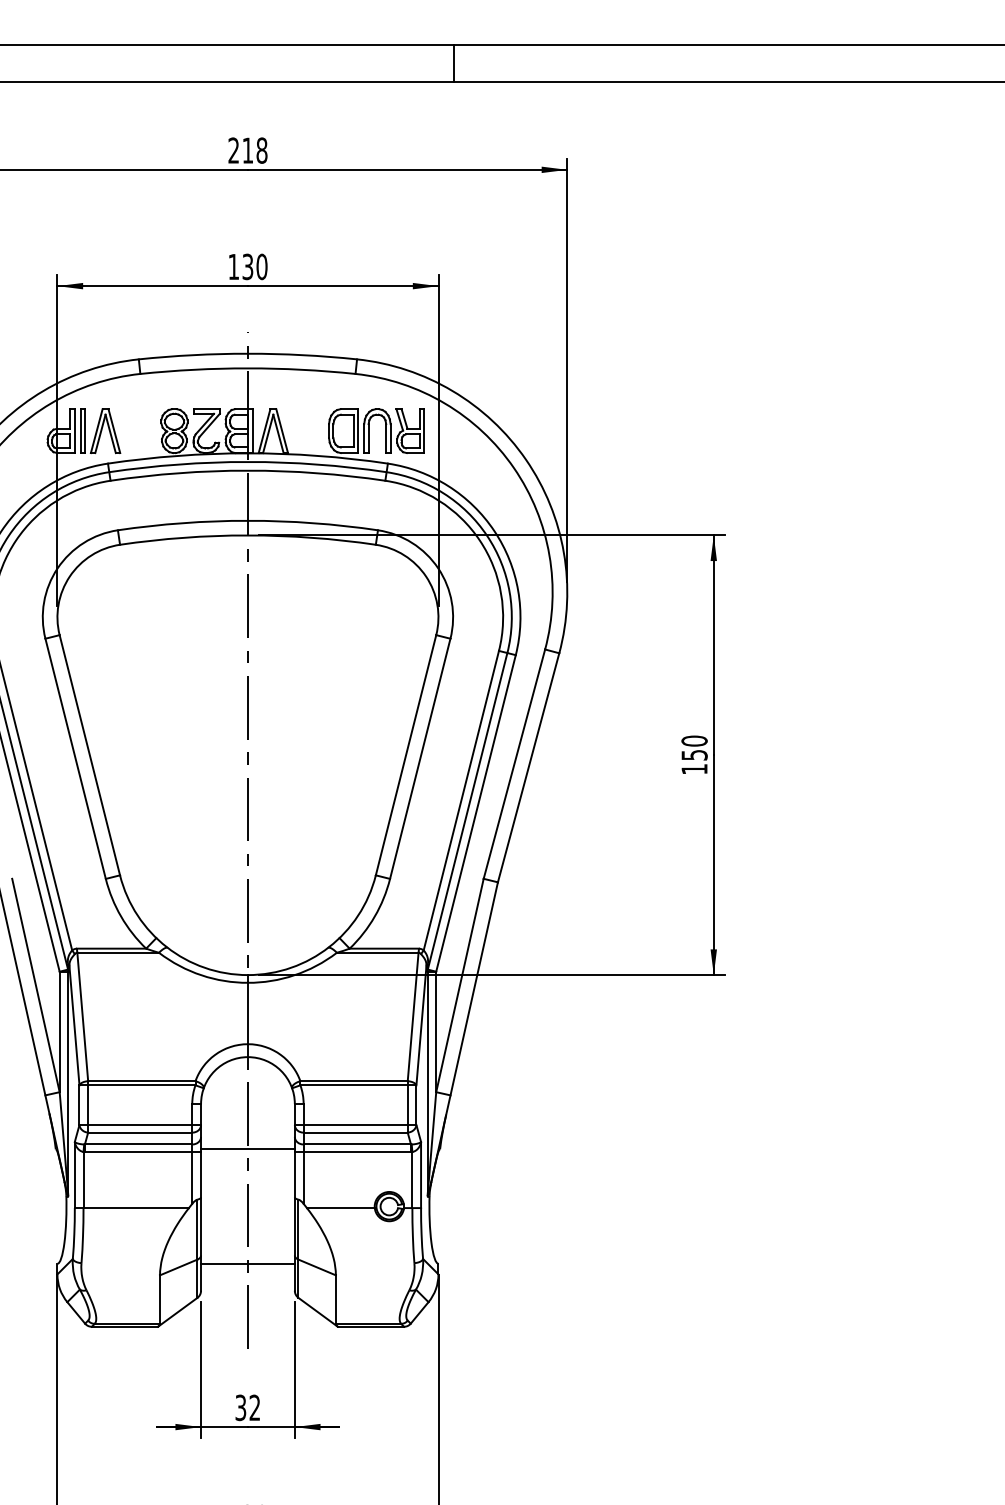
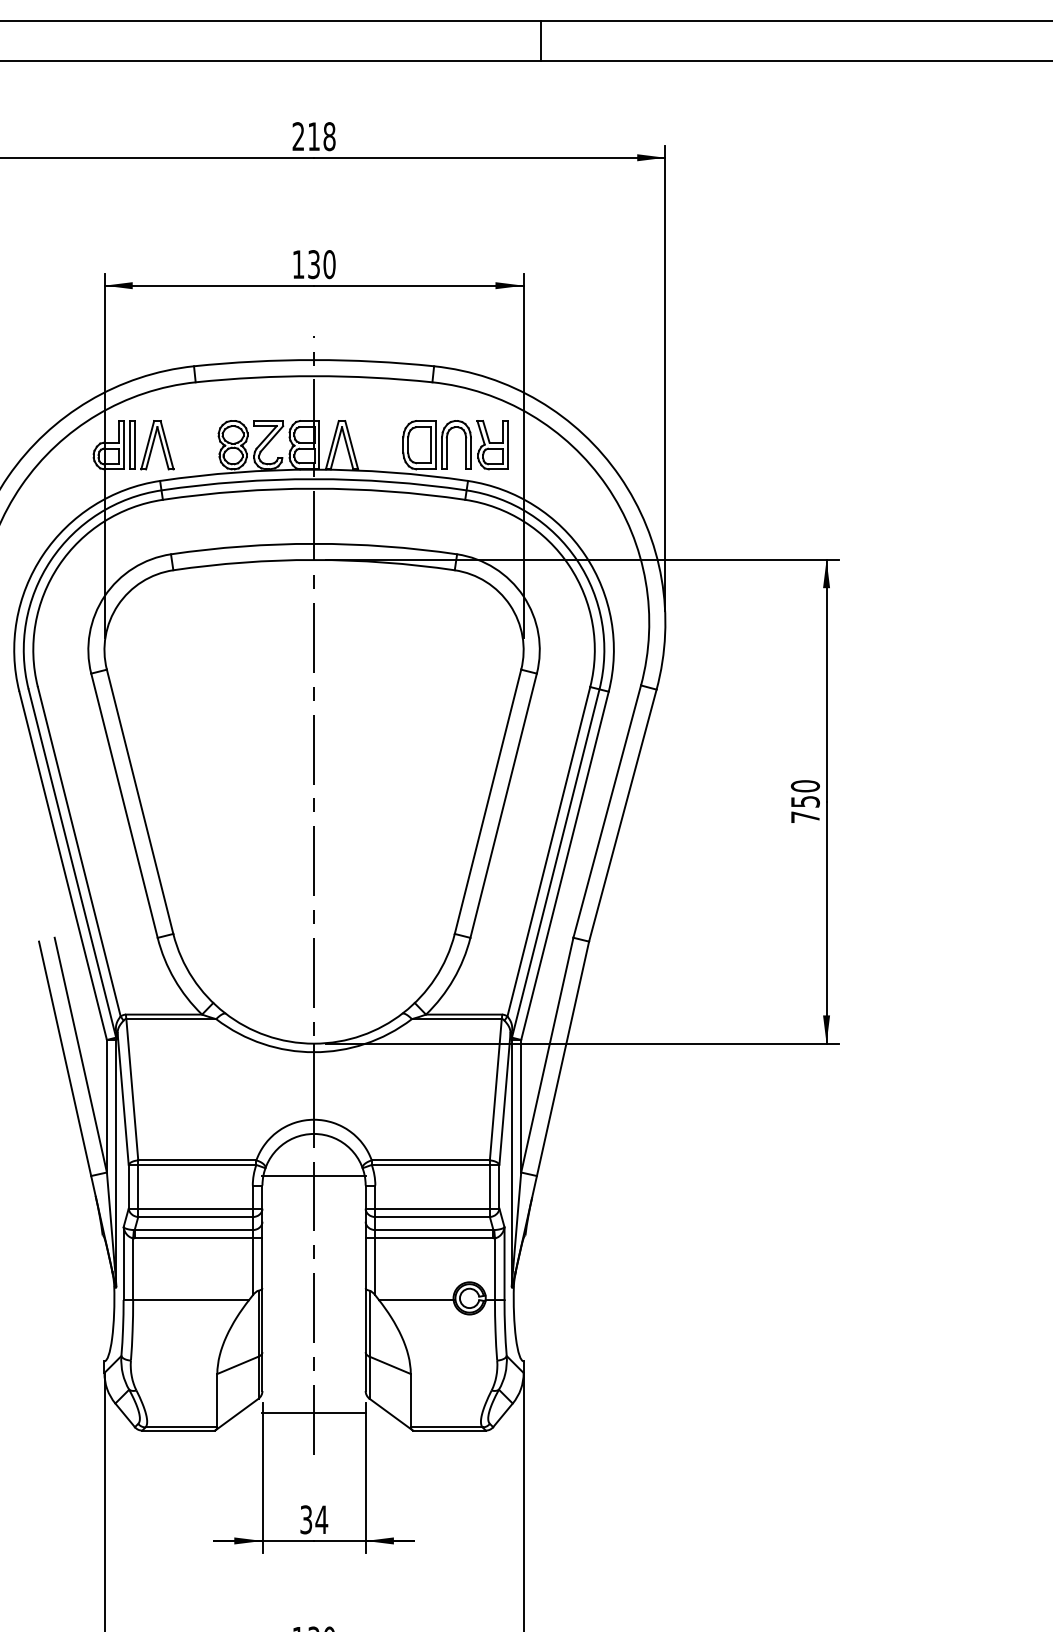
text: (694, 769) -> (805, 817), 150 -> 750
line: (247, 1149) -> (313, 1176), moved
line: (247, 1263) -> (313, 1412), moved
text: (254, 1407) -> (321, 1519), 32 -> 34

